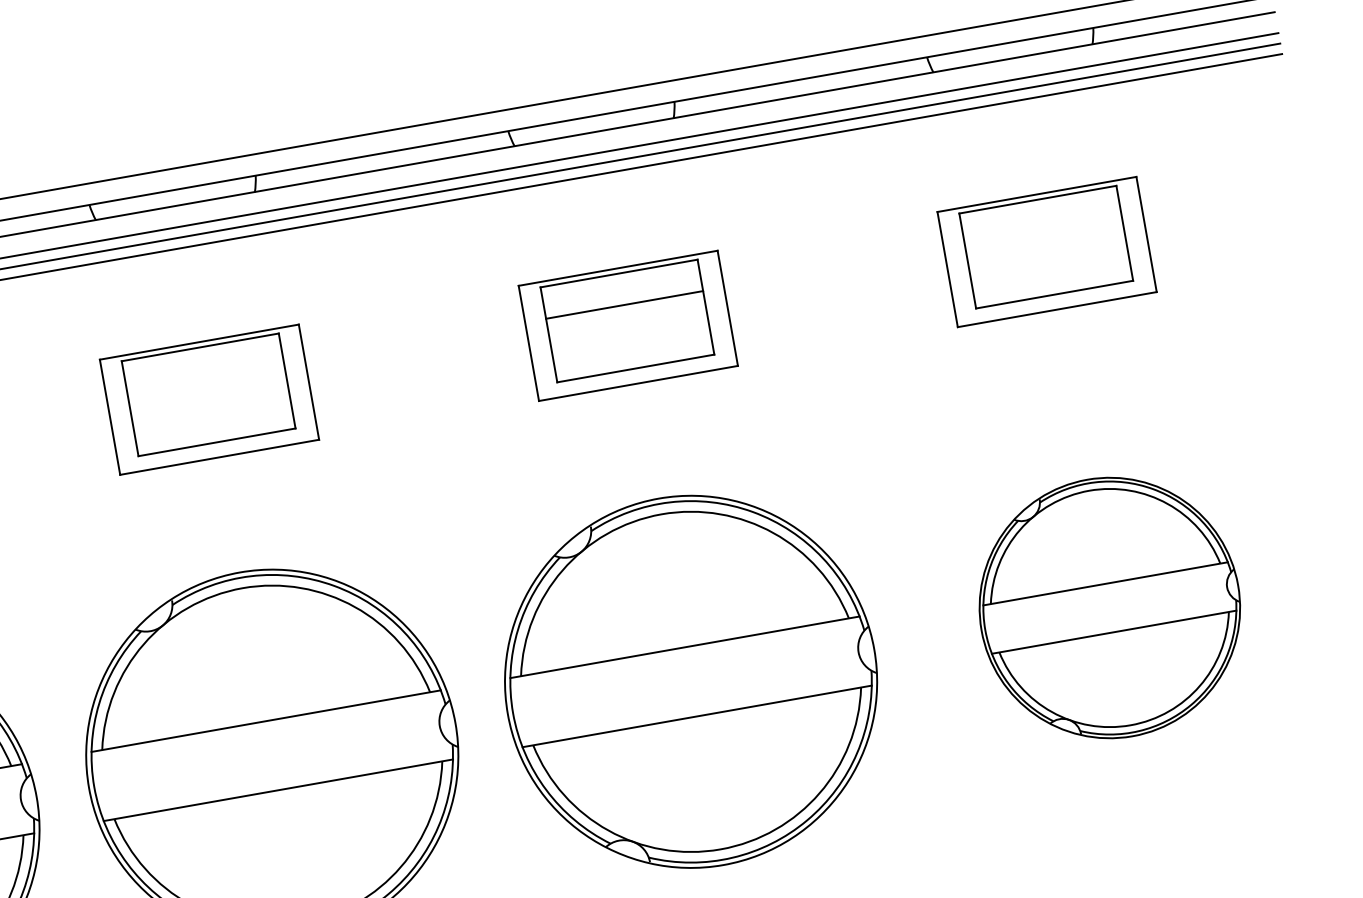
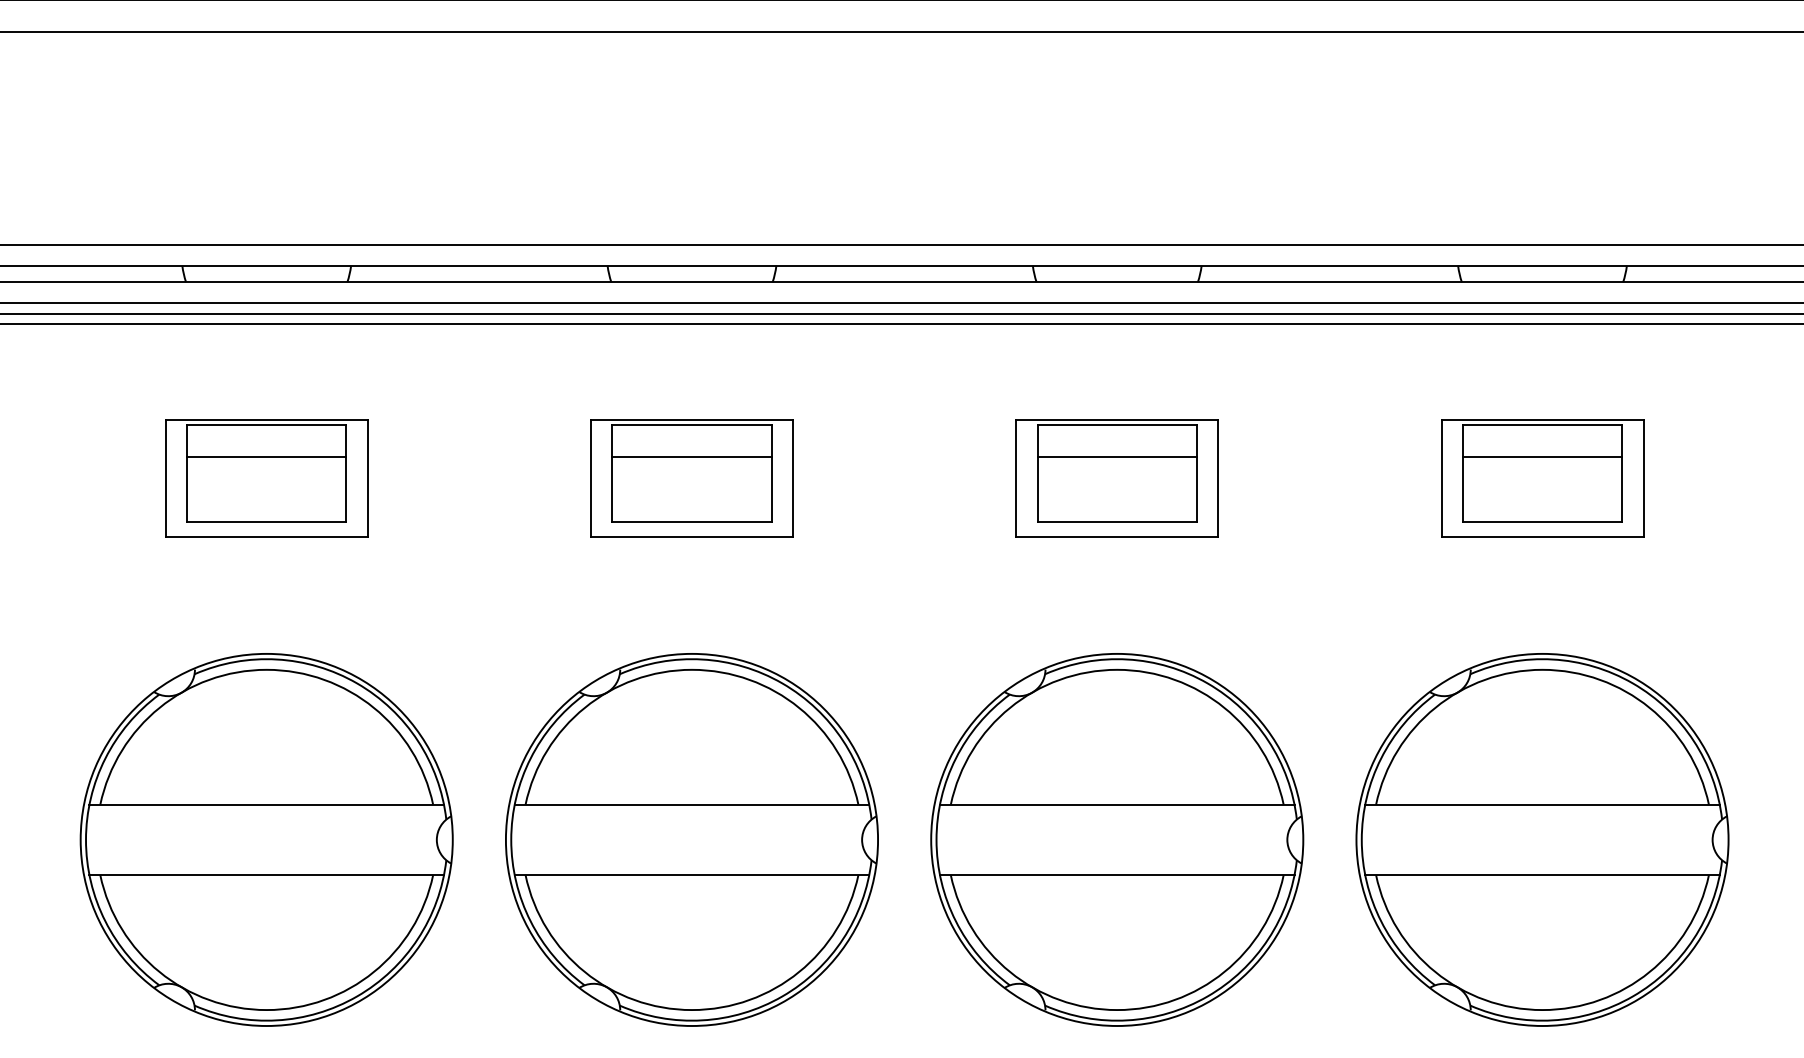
line: (1043, 231) -> (1542, 457), added
line: (205, 379) -> (691, 457), added
part: (1109, 607) -> (1542, 839), size x1.43

